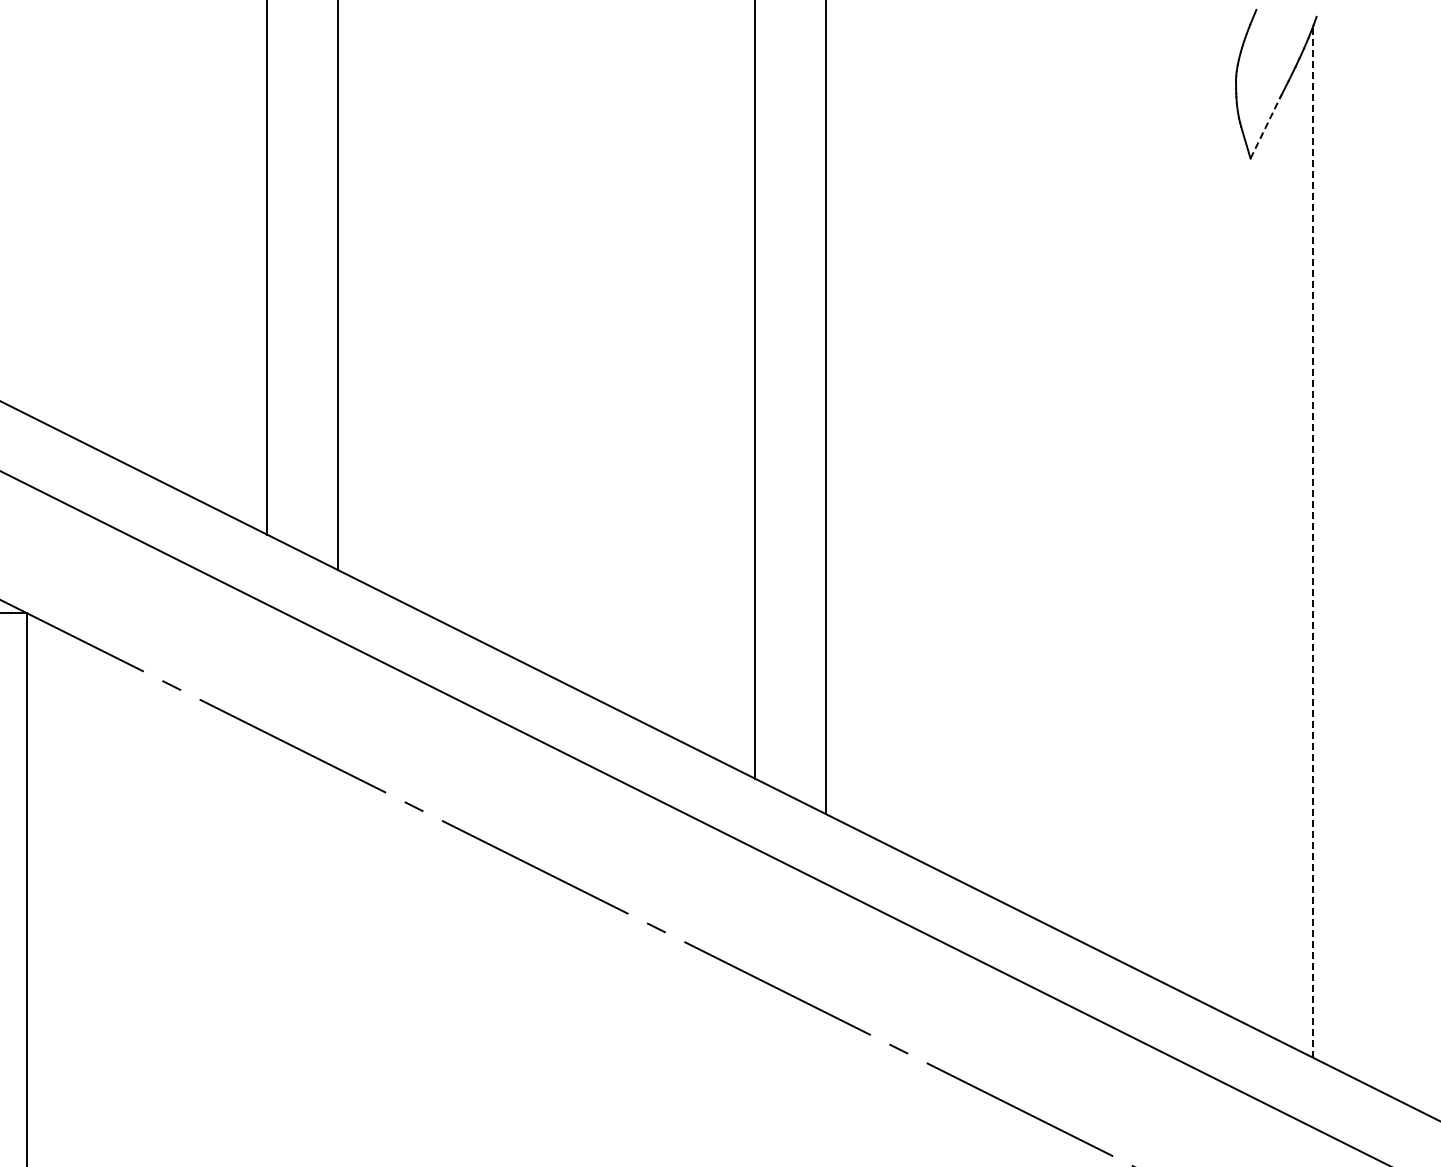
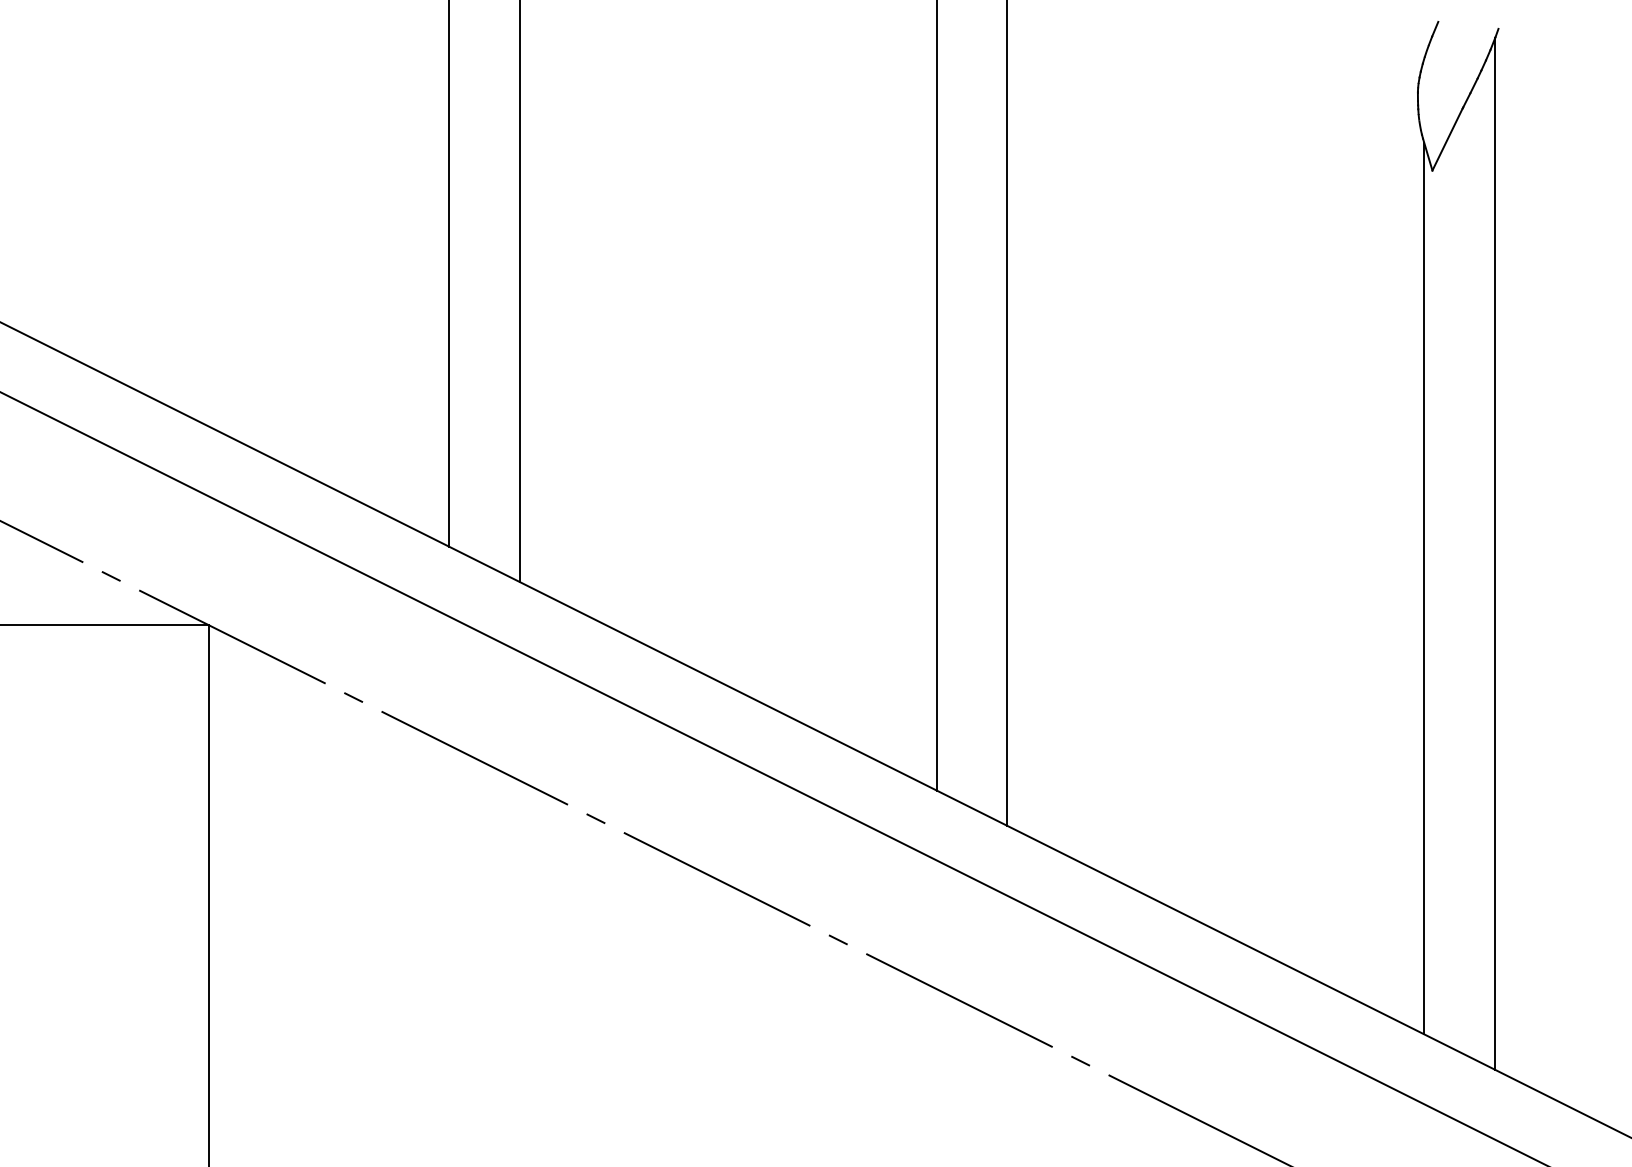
line: (1265, 127) -> (1447, 139), dashed -> solid
line: (1313, 541) -> (1495, 553), dashed -> solid
line: (1242, 576) -> (1424, 588), added

